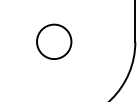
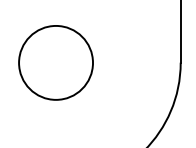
circle: (54, 41) -> (56, 62), size x1.4

